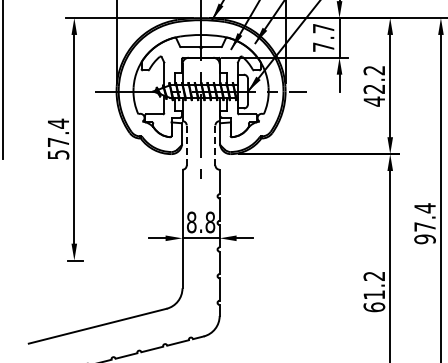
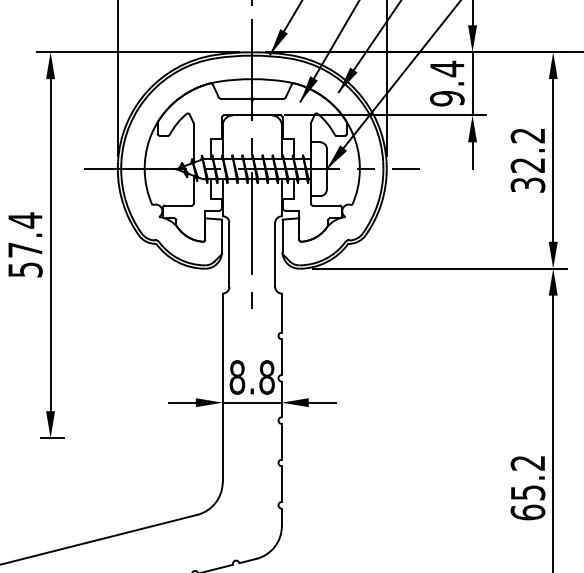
text: (323, 37) -> (447, 83), 7.7 -> 9.4
text: (374, 101) -> (528, 185), 42.2 -> 32.2
line: (186, 144) -> (229, 253), dashed -> solid
line: (215, 144) -> (275, 253), dashed -> solid
text: (374, 294) -> (528, 492), 61.2 -> 65.2

